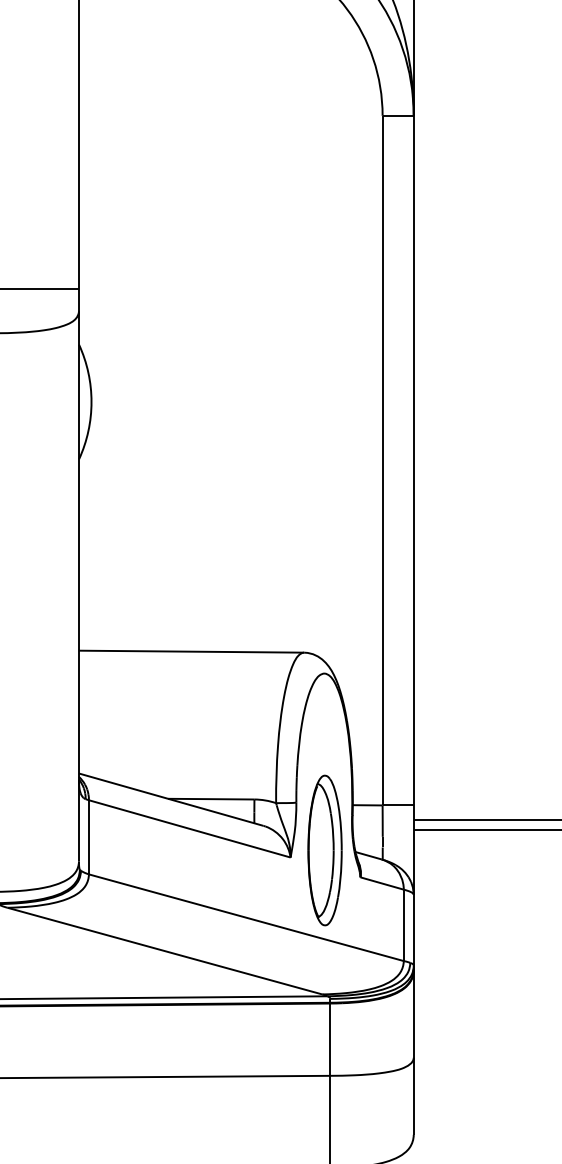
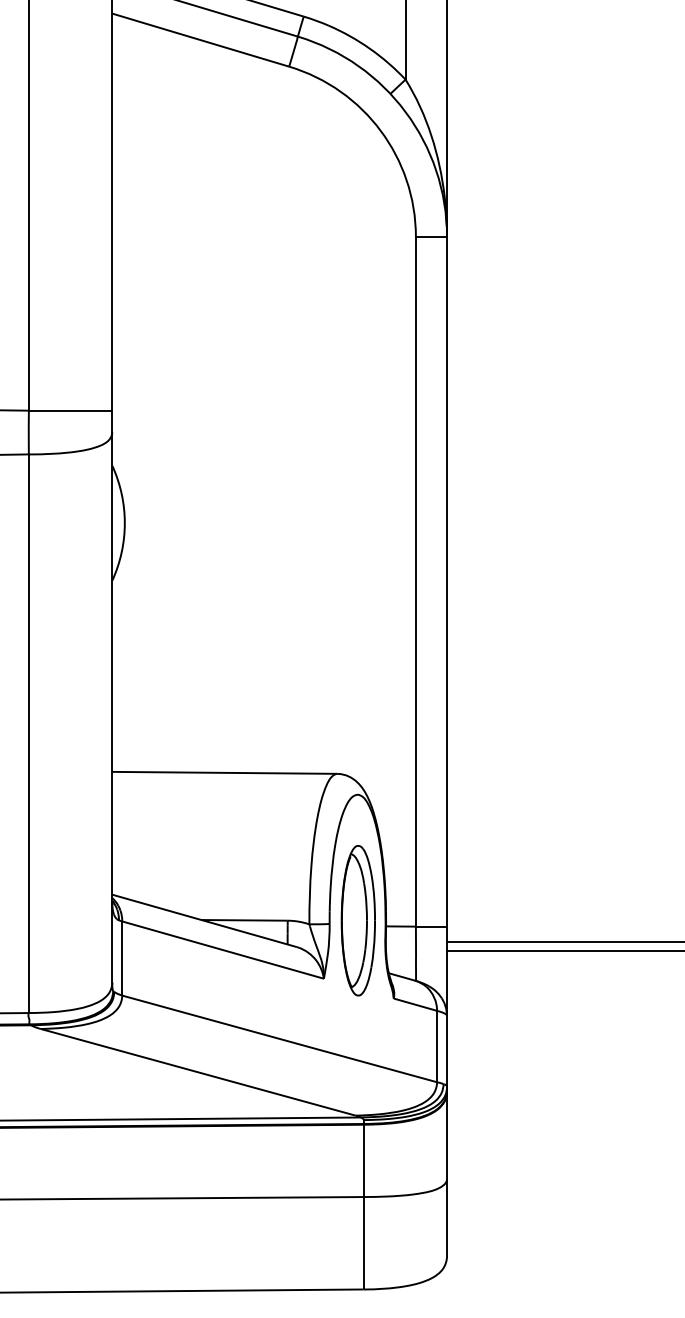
part: (324, 850) -> (357, 920), moved

